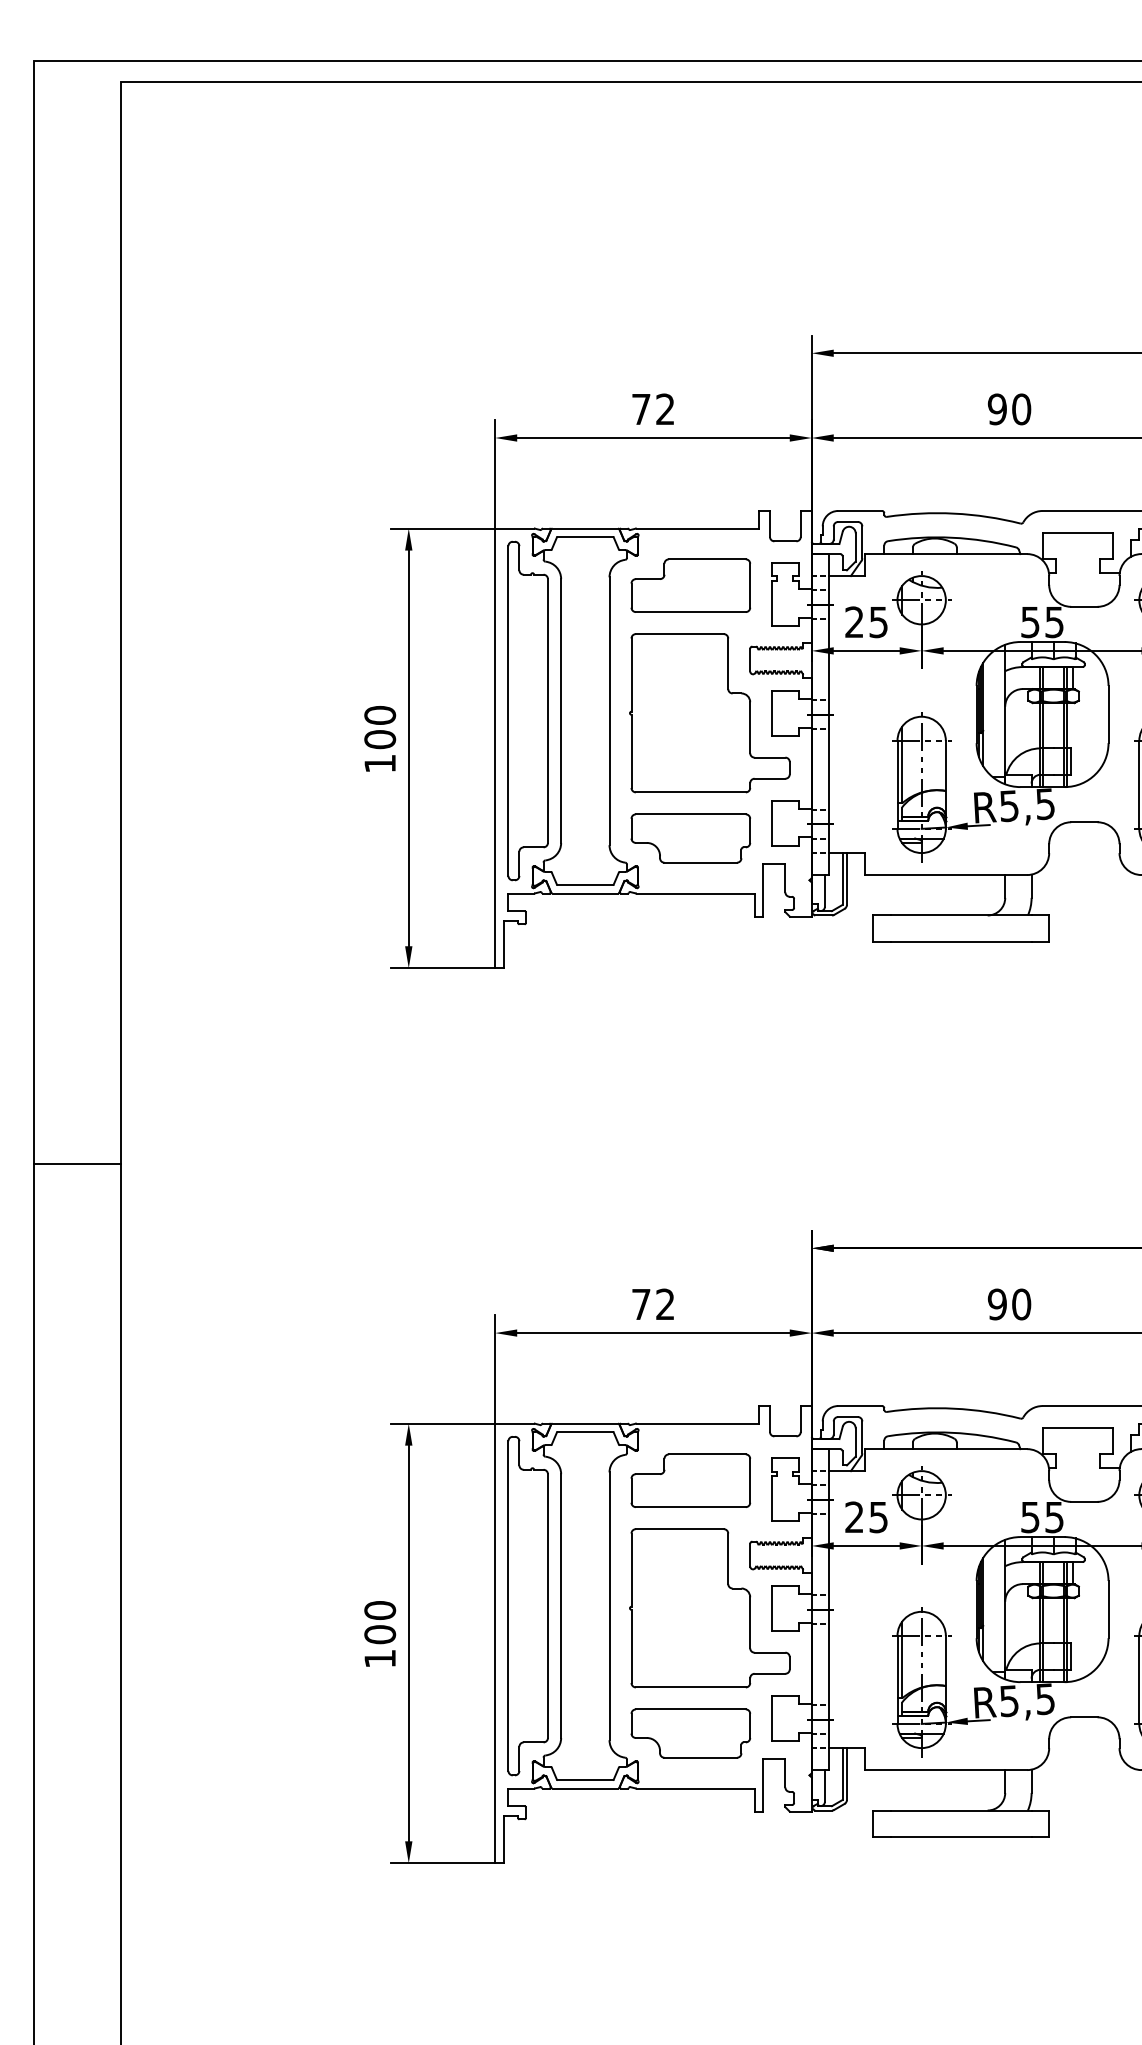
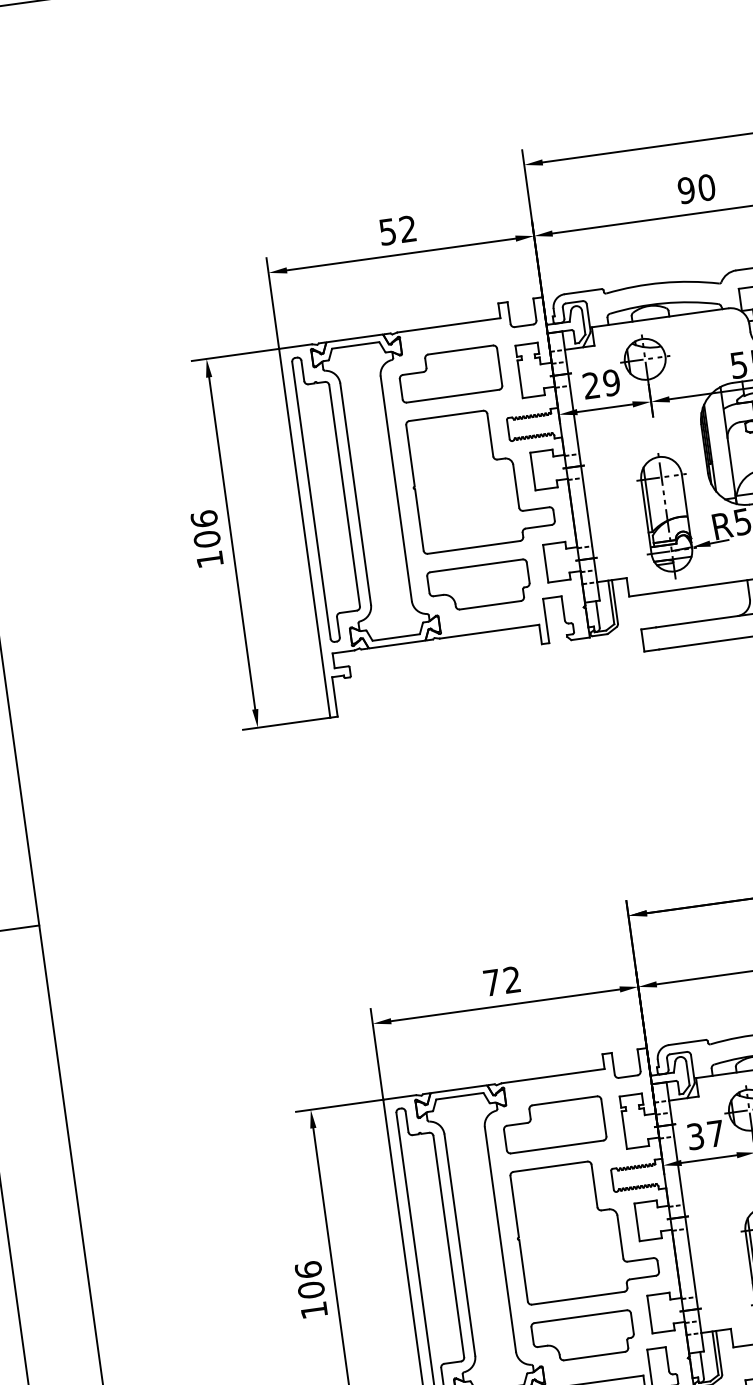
text: (641, 409) -> (387, 231), 72 -> 52
text: (878, 621) -> (611, 382), 25 -> 29
text: (379, 714) -> (203, 518), 100 -> 106
text: (866, 1517) -> (705, 1135), 25 -> 37
text: (379, 1609) -> (307, 1269), 100 -> 106

